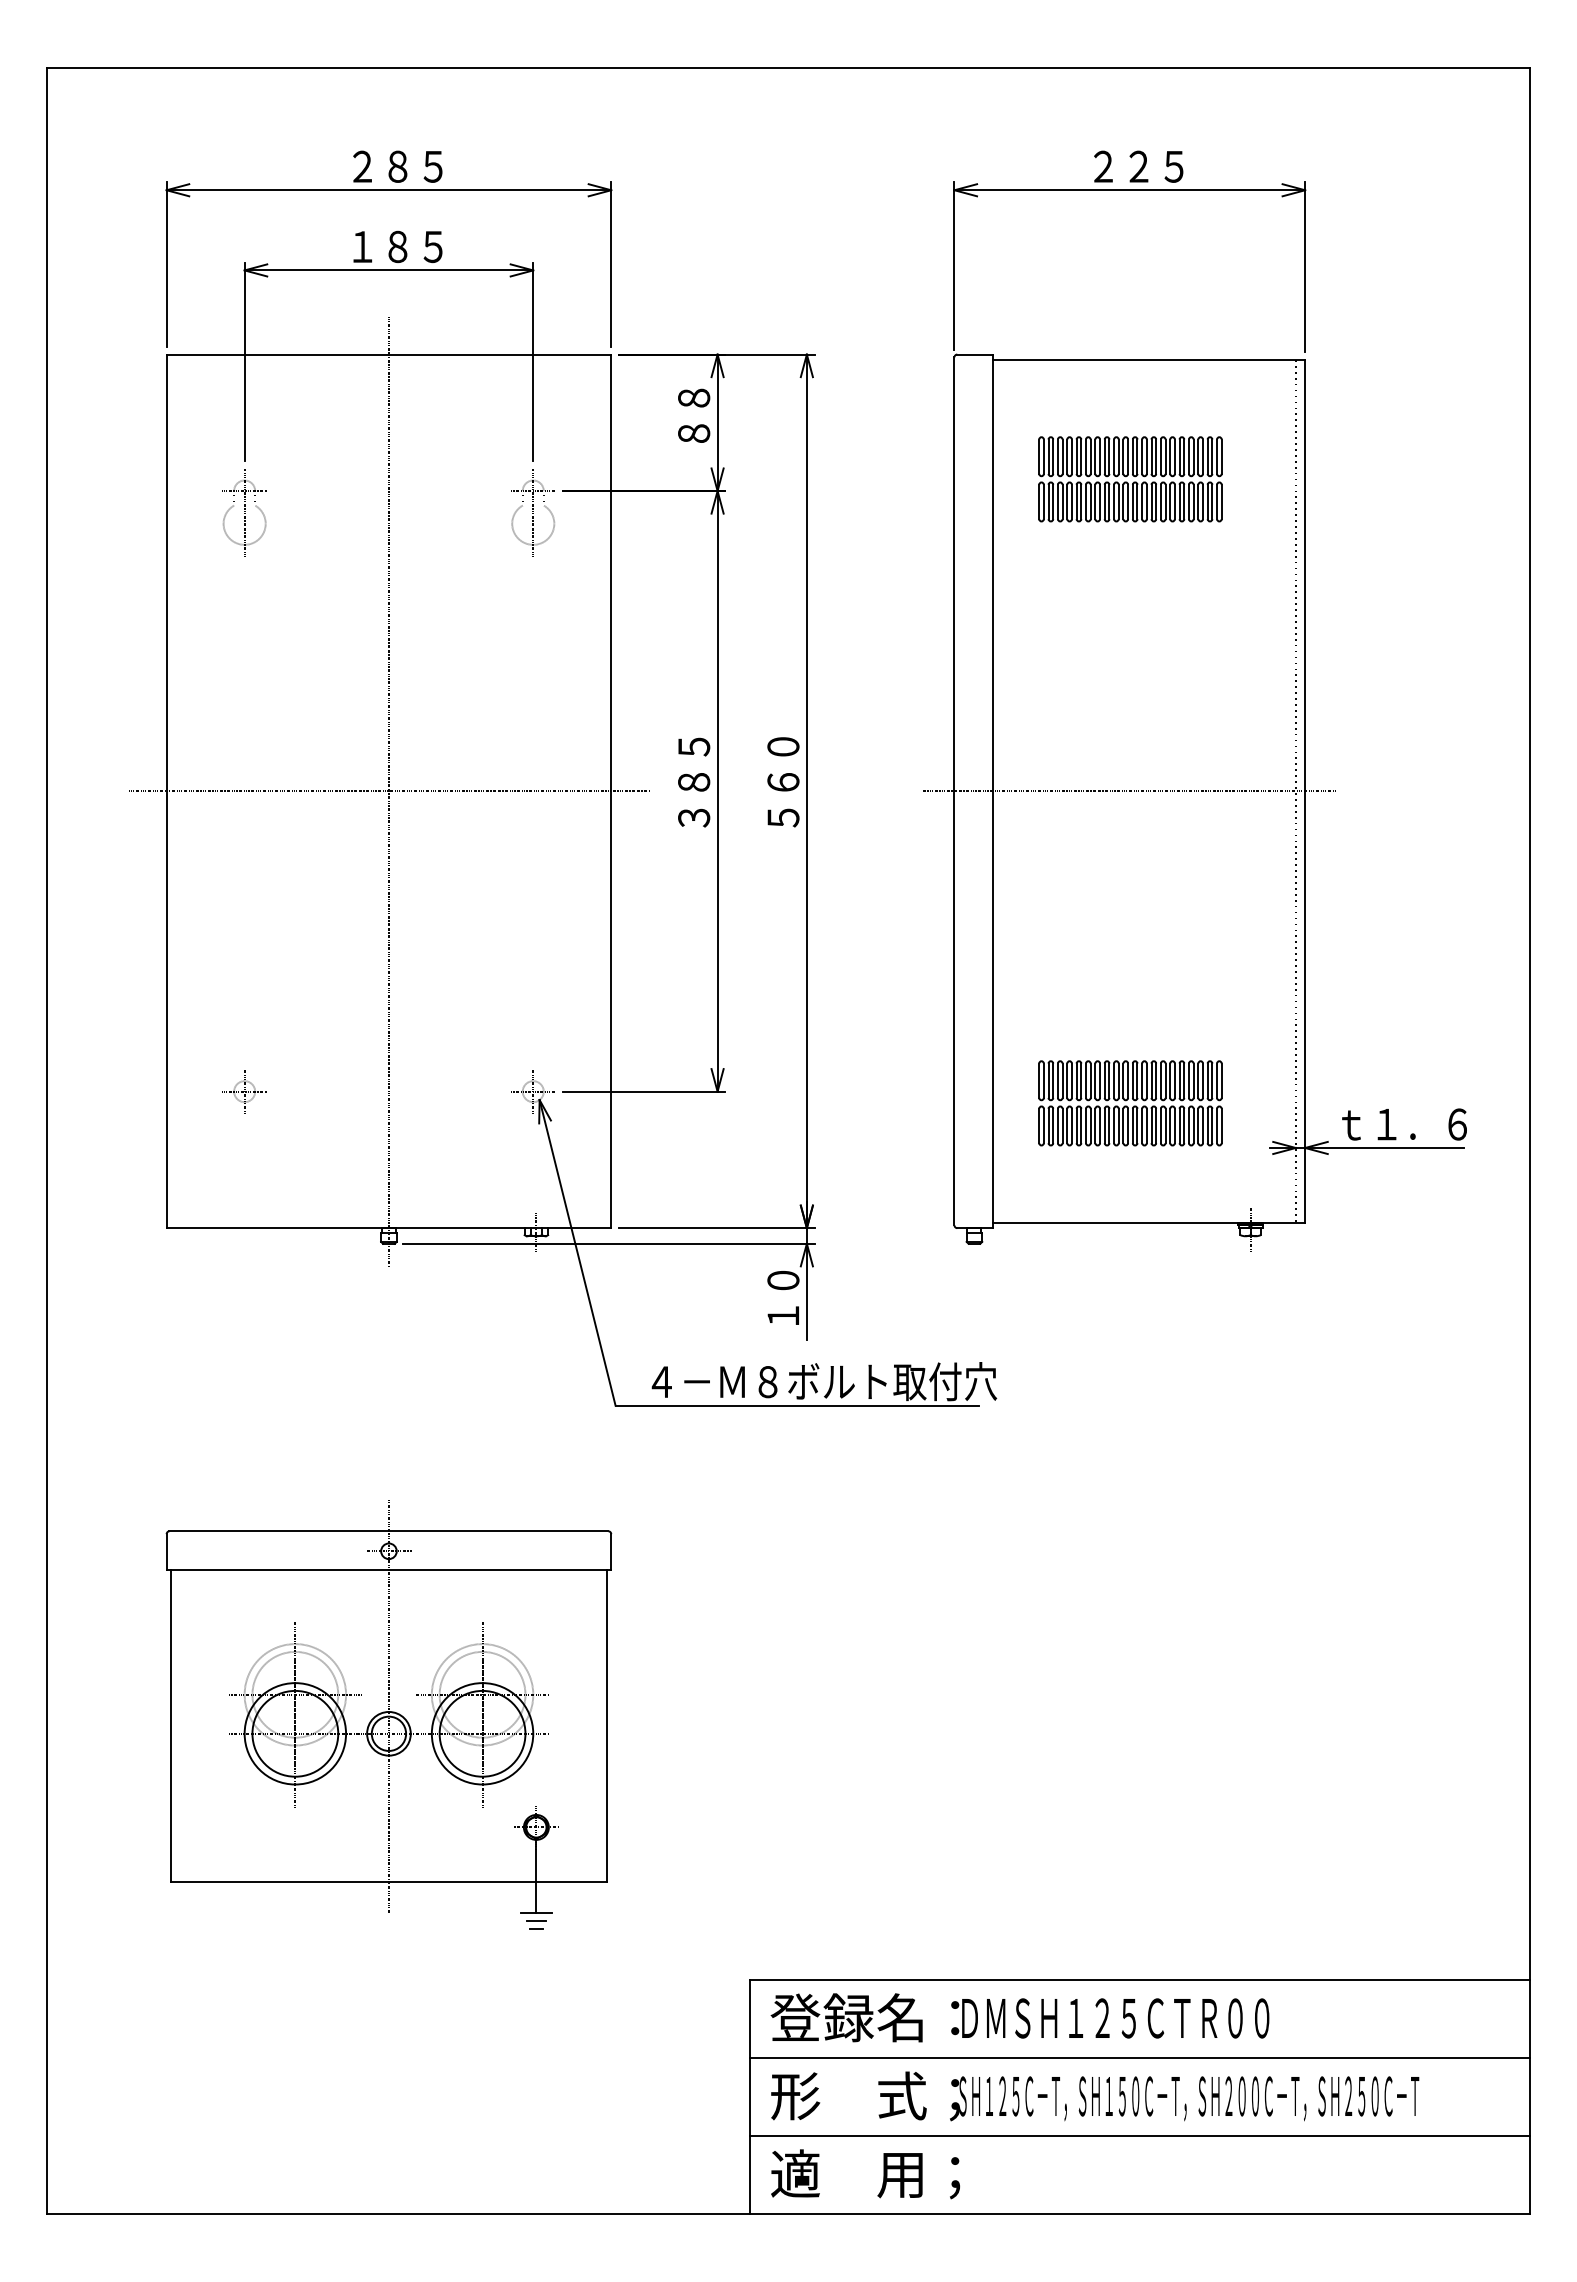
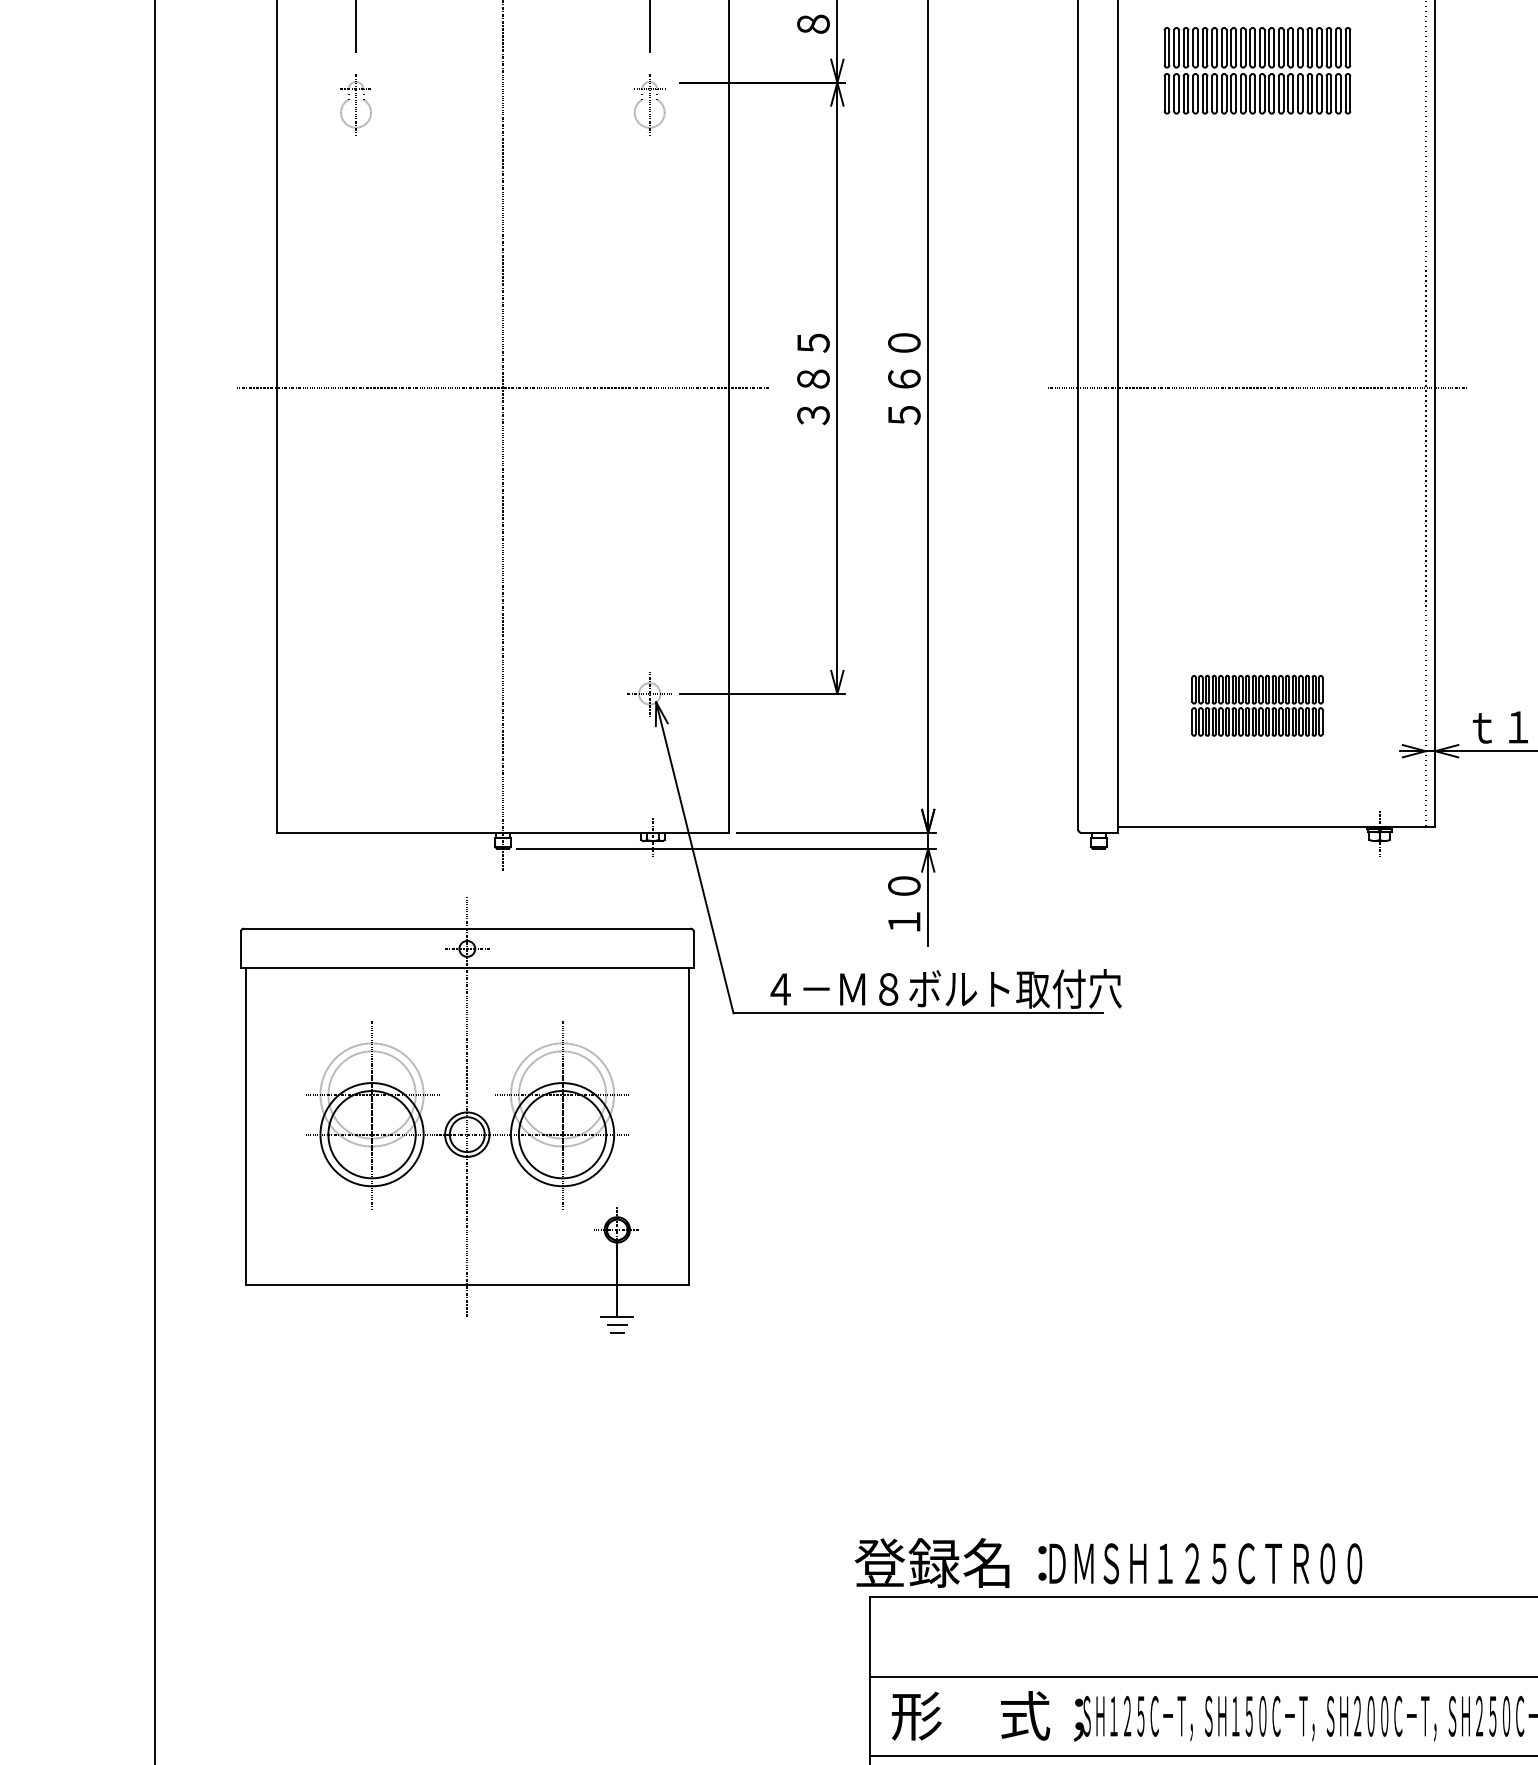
part: (244, 512) -> (355, 104), size x0.7
part: (532, 512) -> (649, 104), size x0.7
part: (244, 1091) -> (355, 693), removed
part: (1130, 1103) -> (1257, 705), size x0.7
part: (388, 1714) -> (466, 1115), moved
text: (1019, 2017) -> (1107, 1562), moved

